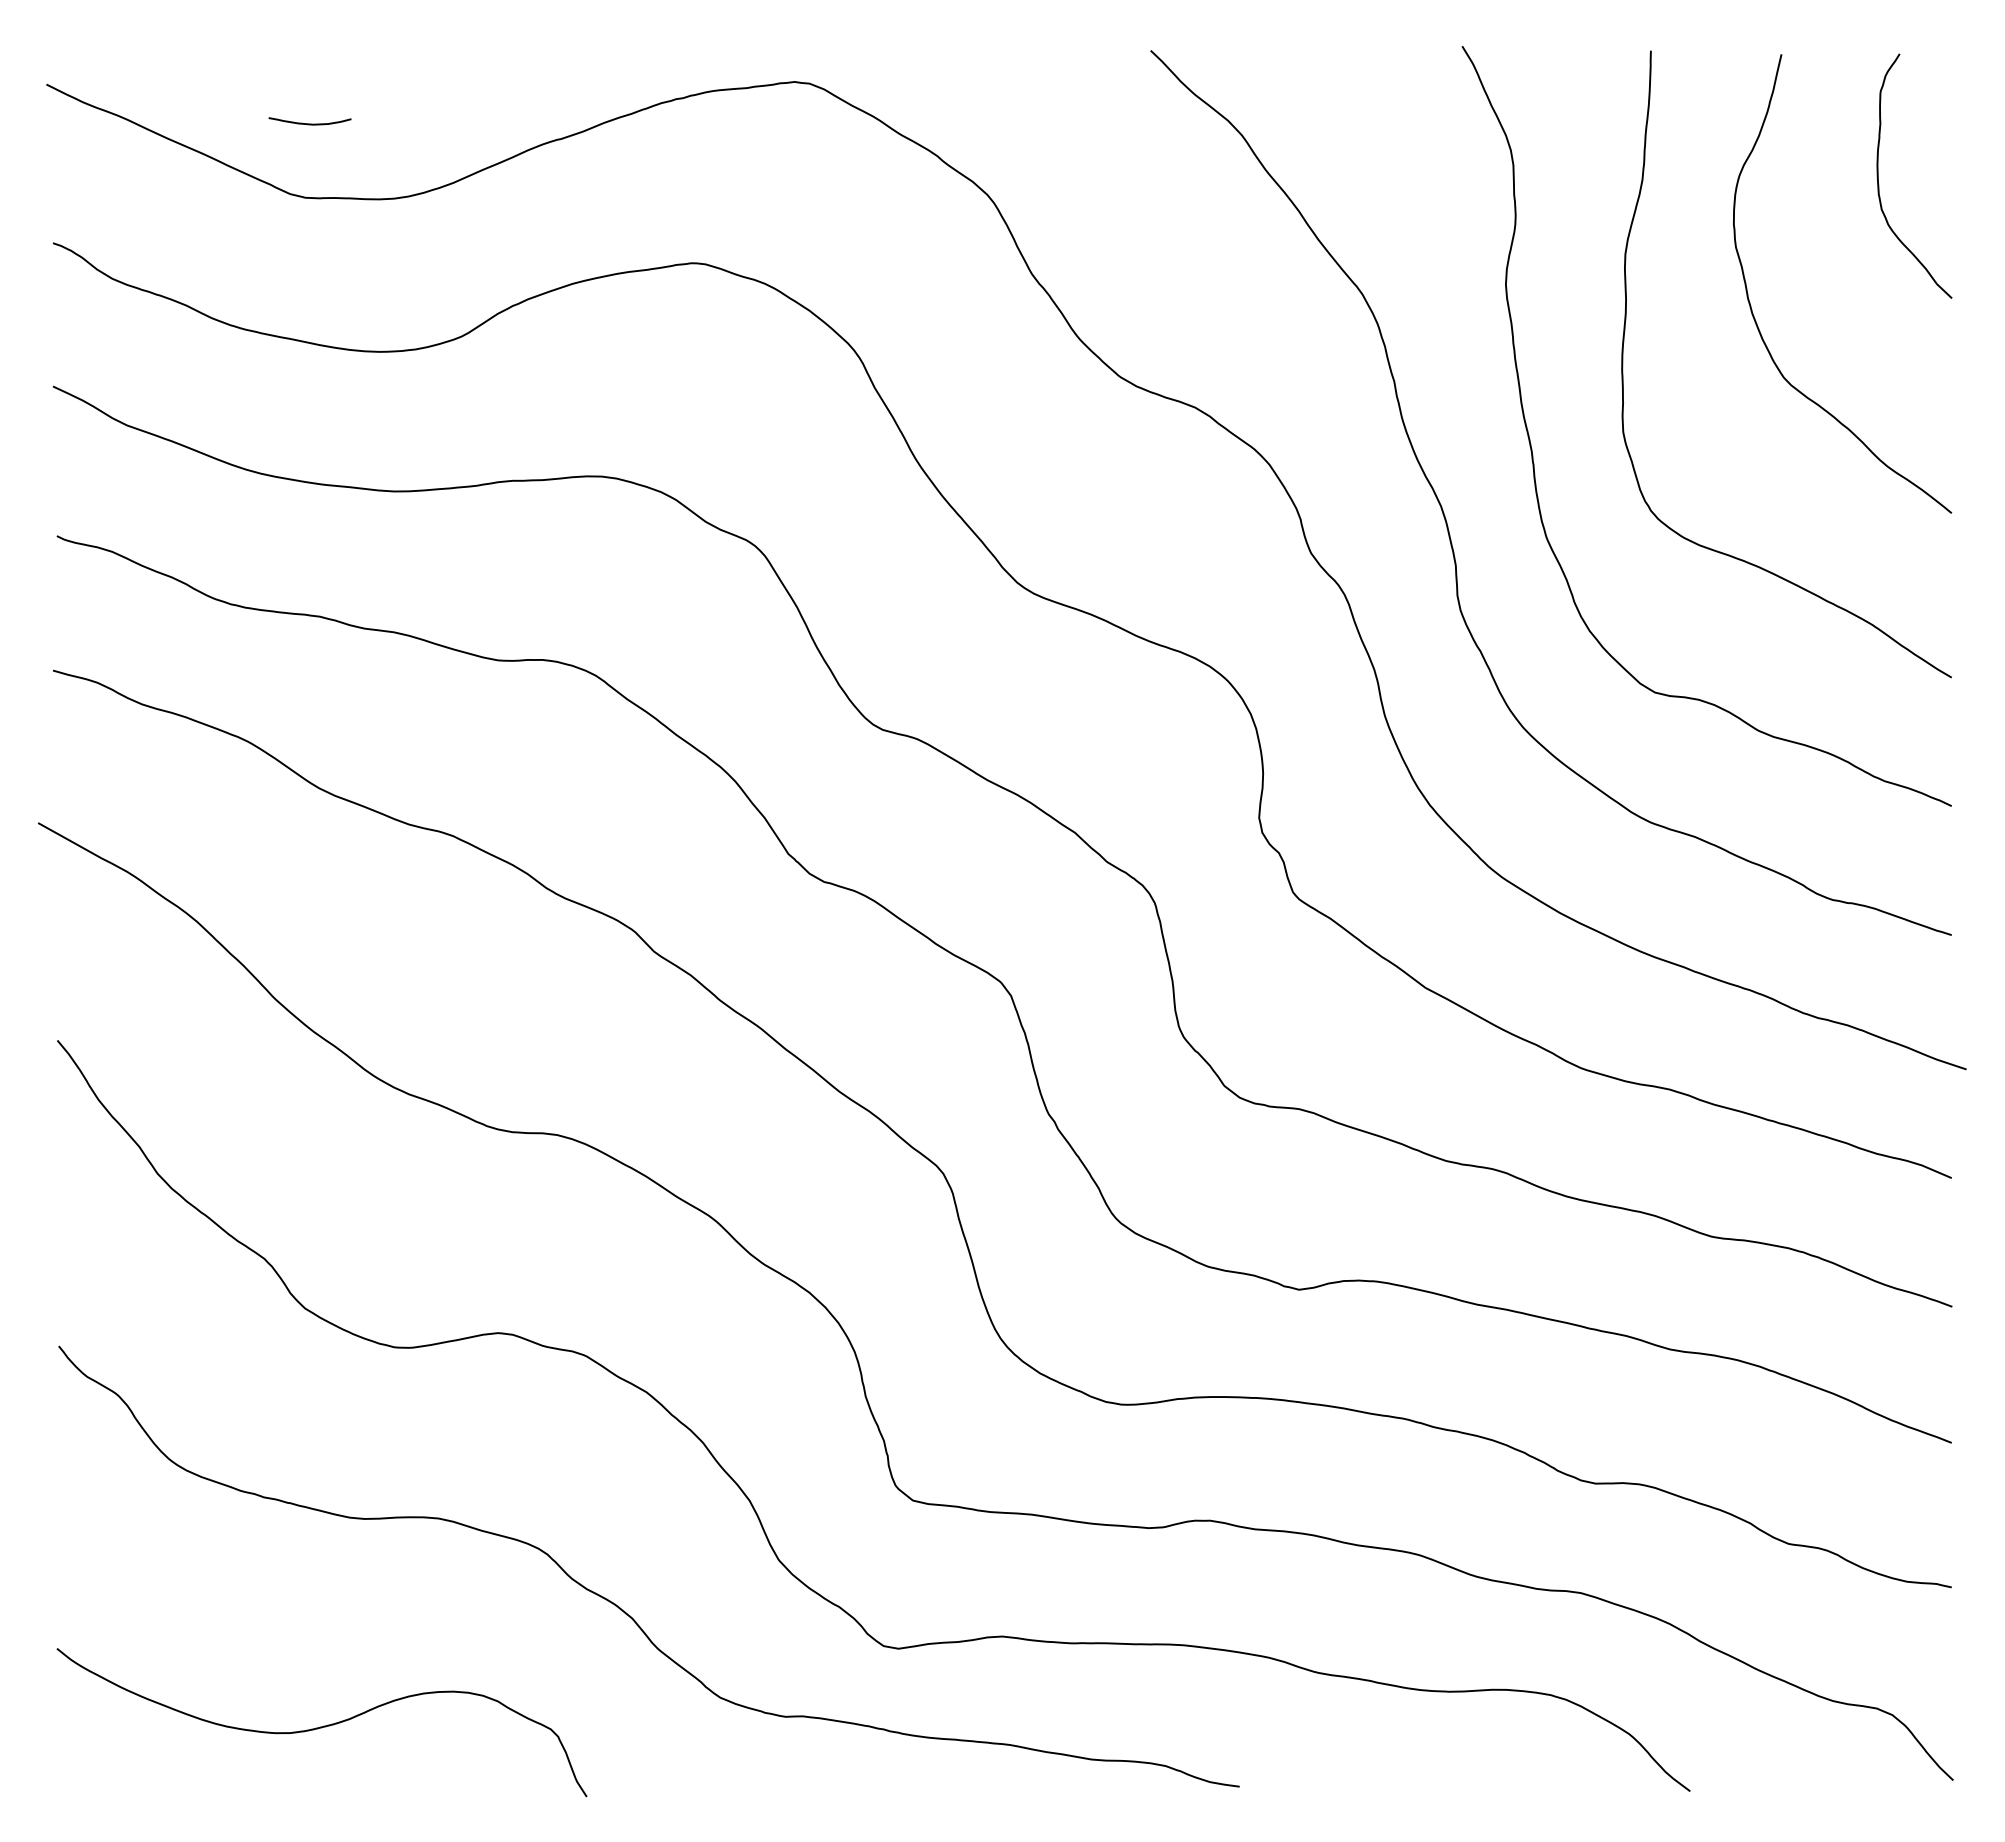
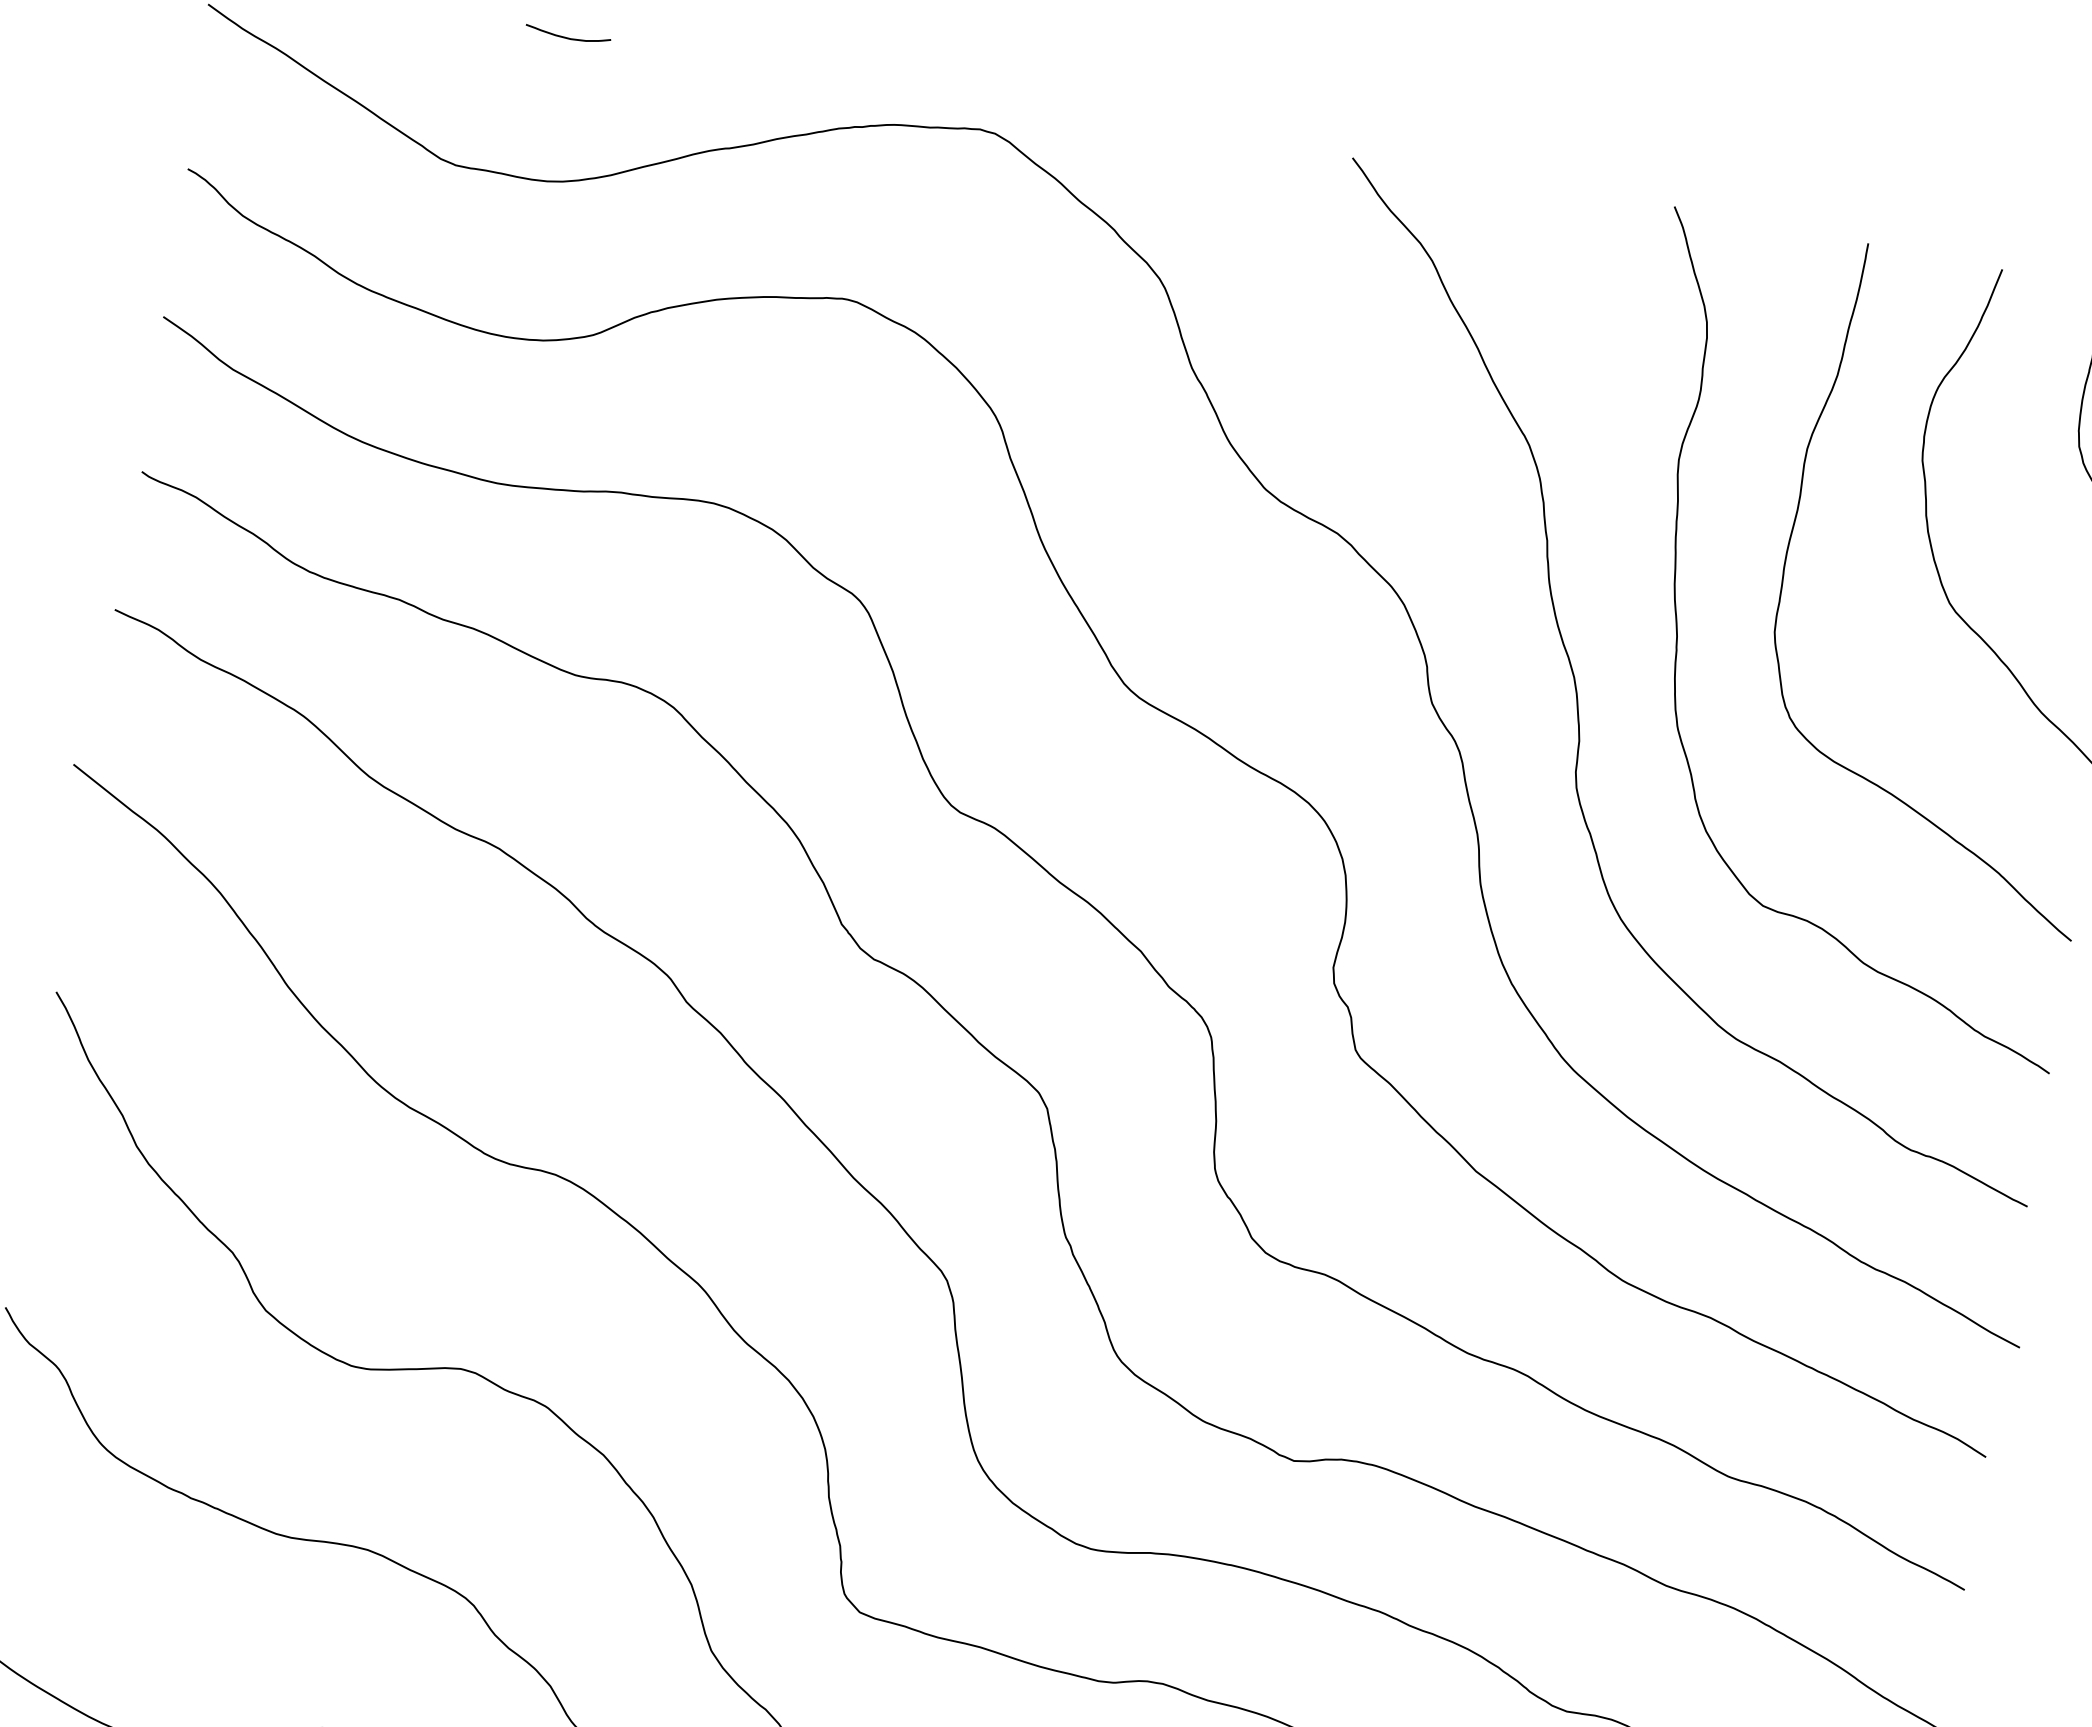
curve: (309, 123) -> (567, 37), moved

